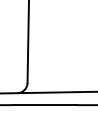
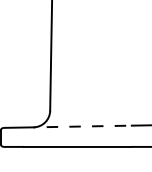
line: (44, 92) -> (77, 126), solid -> dashed

